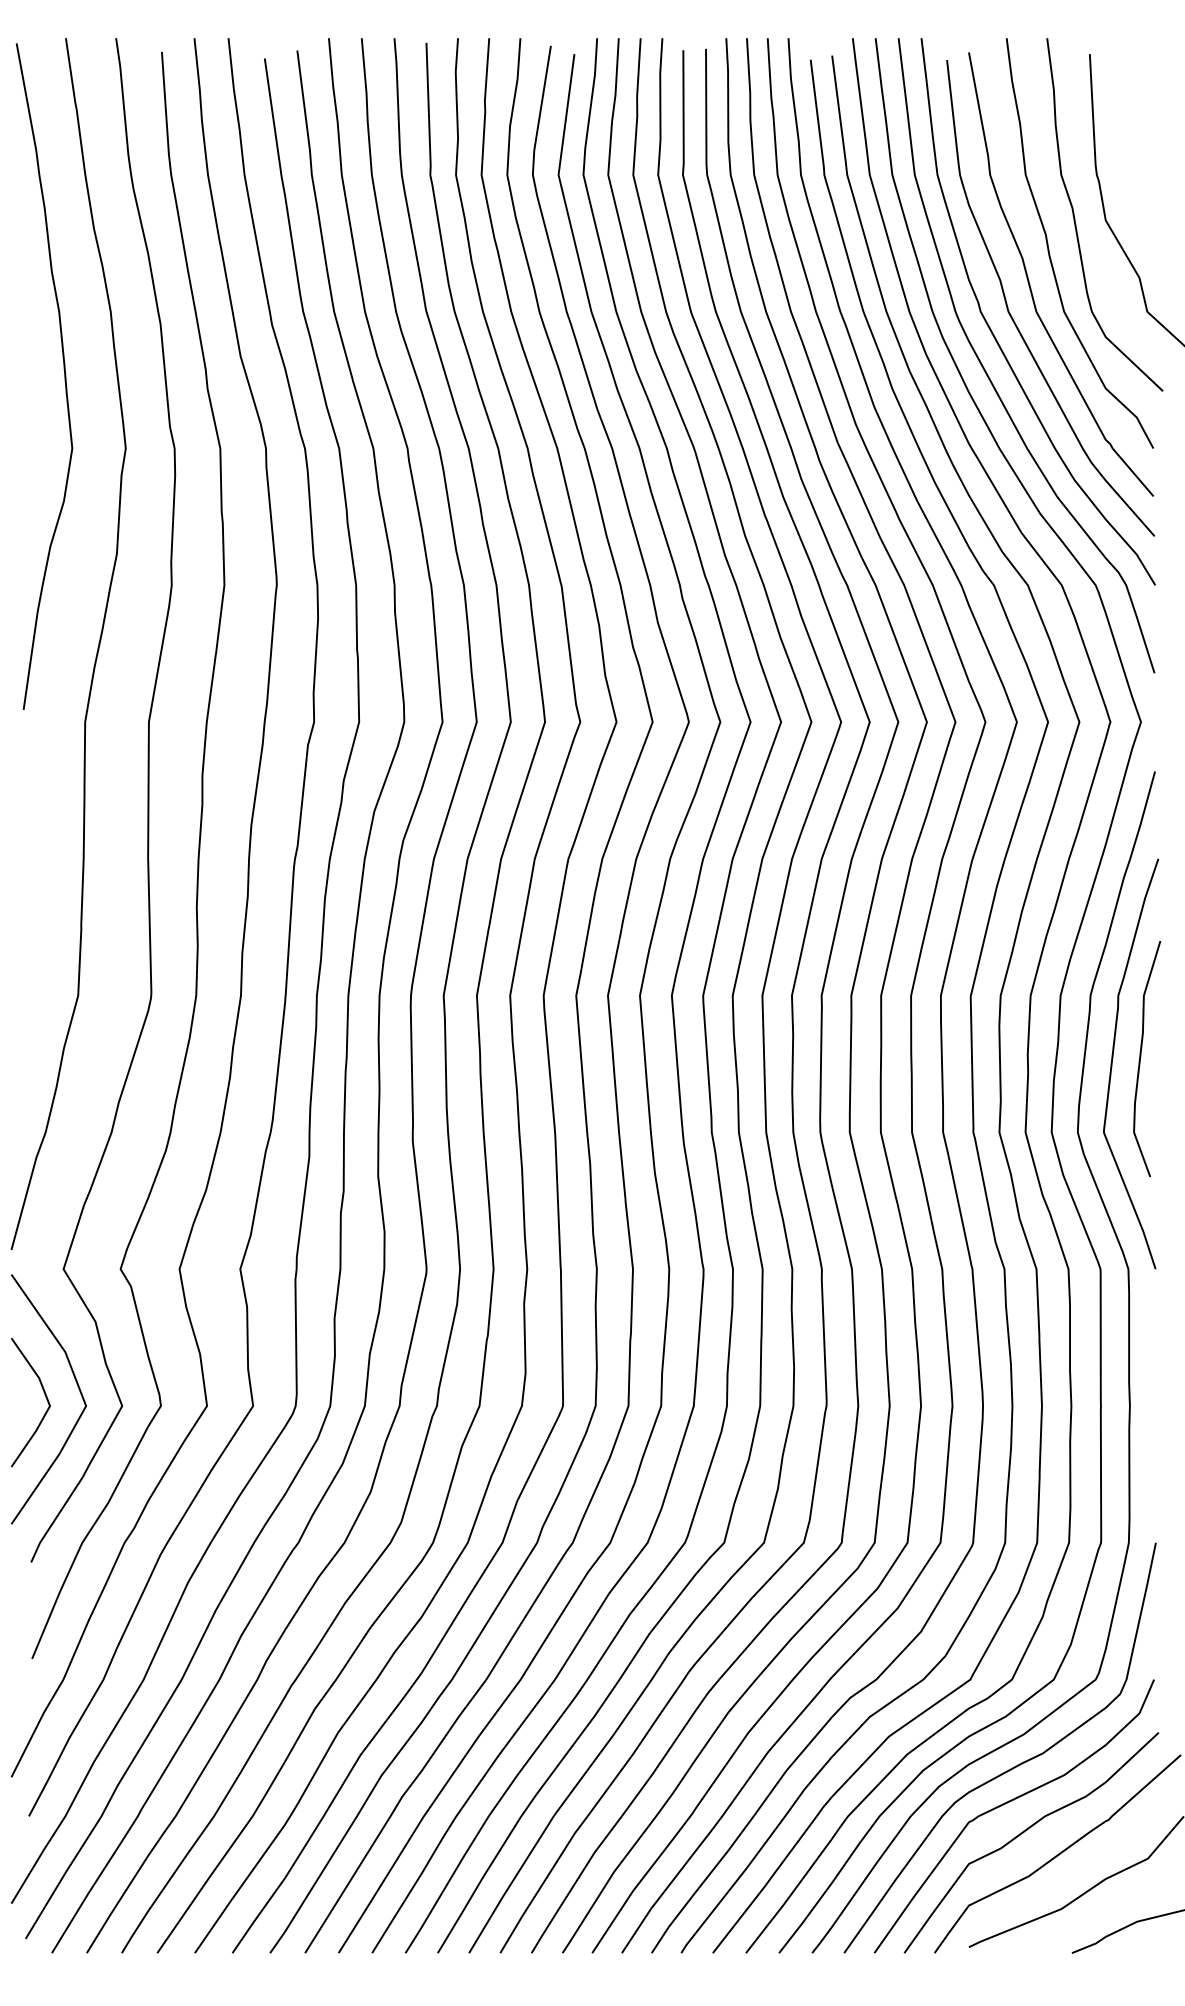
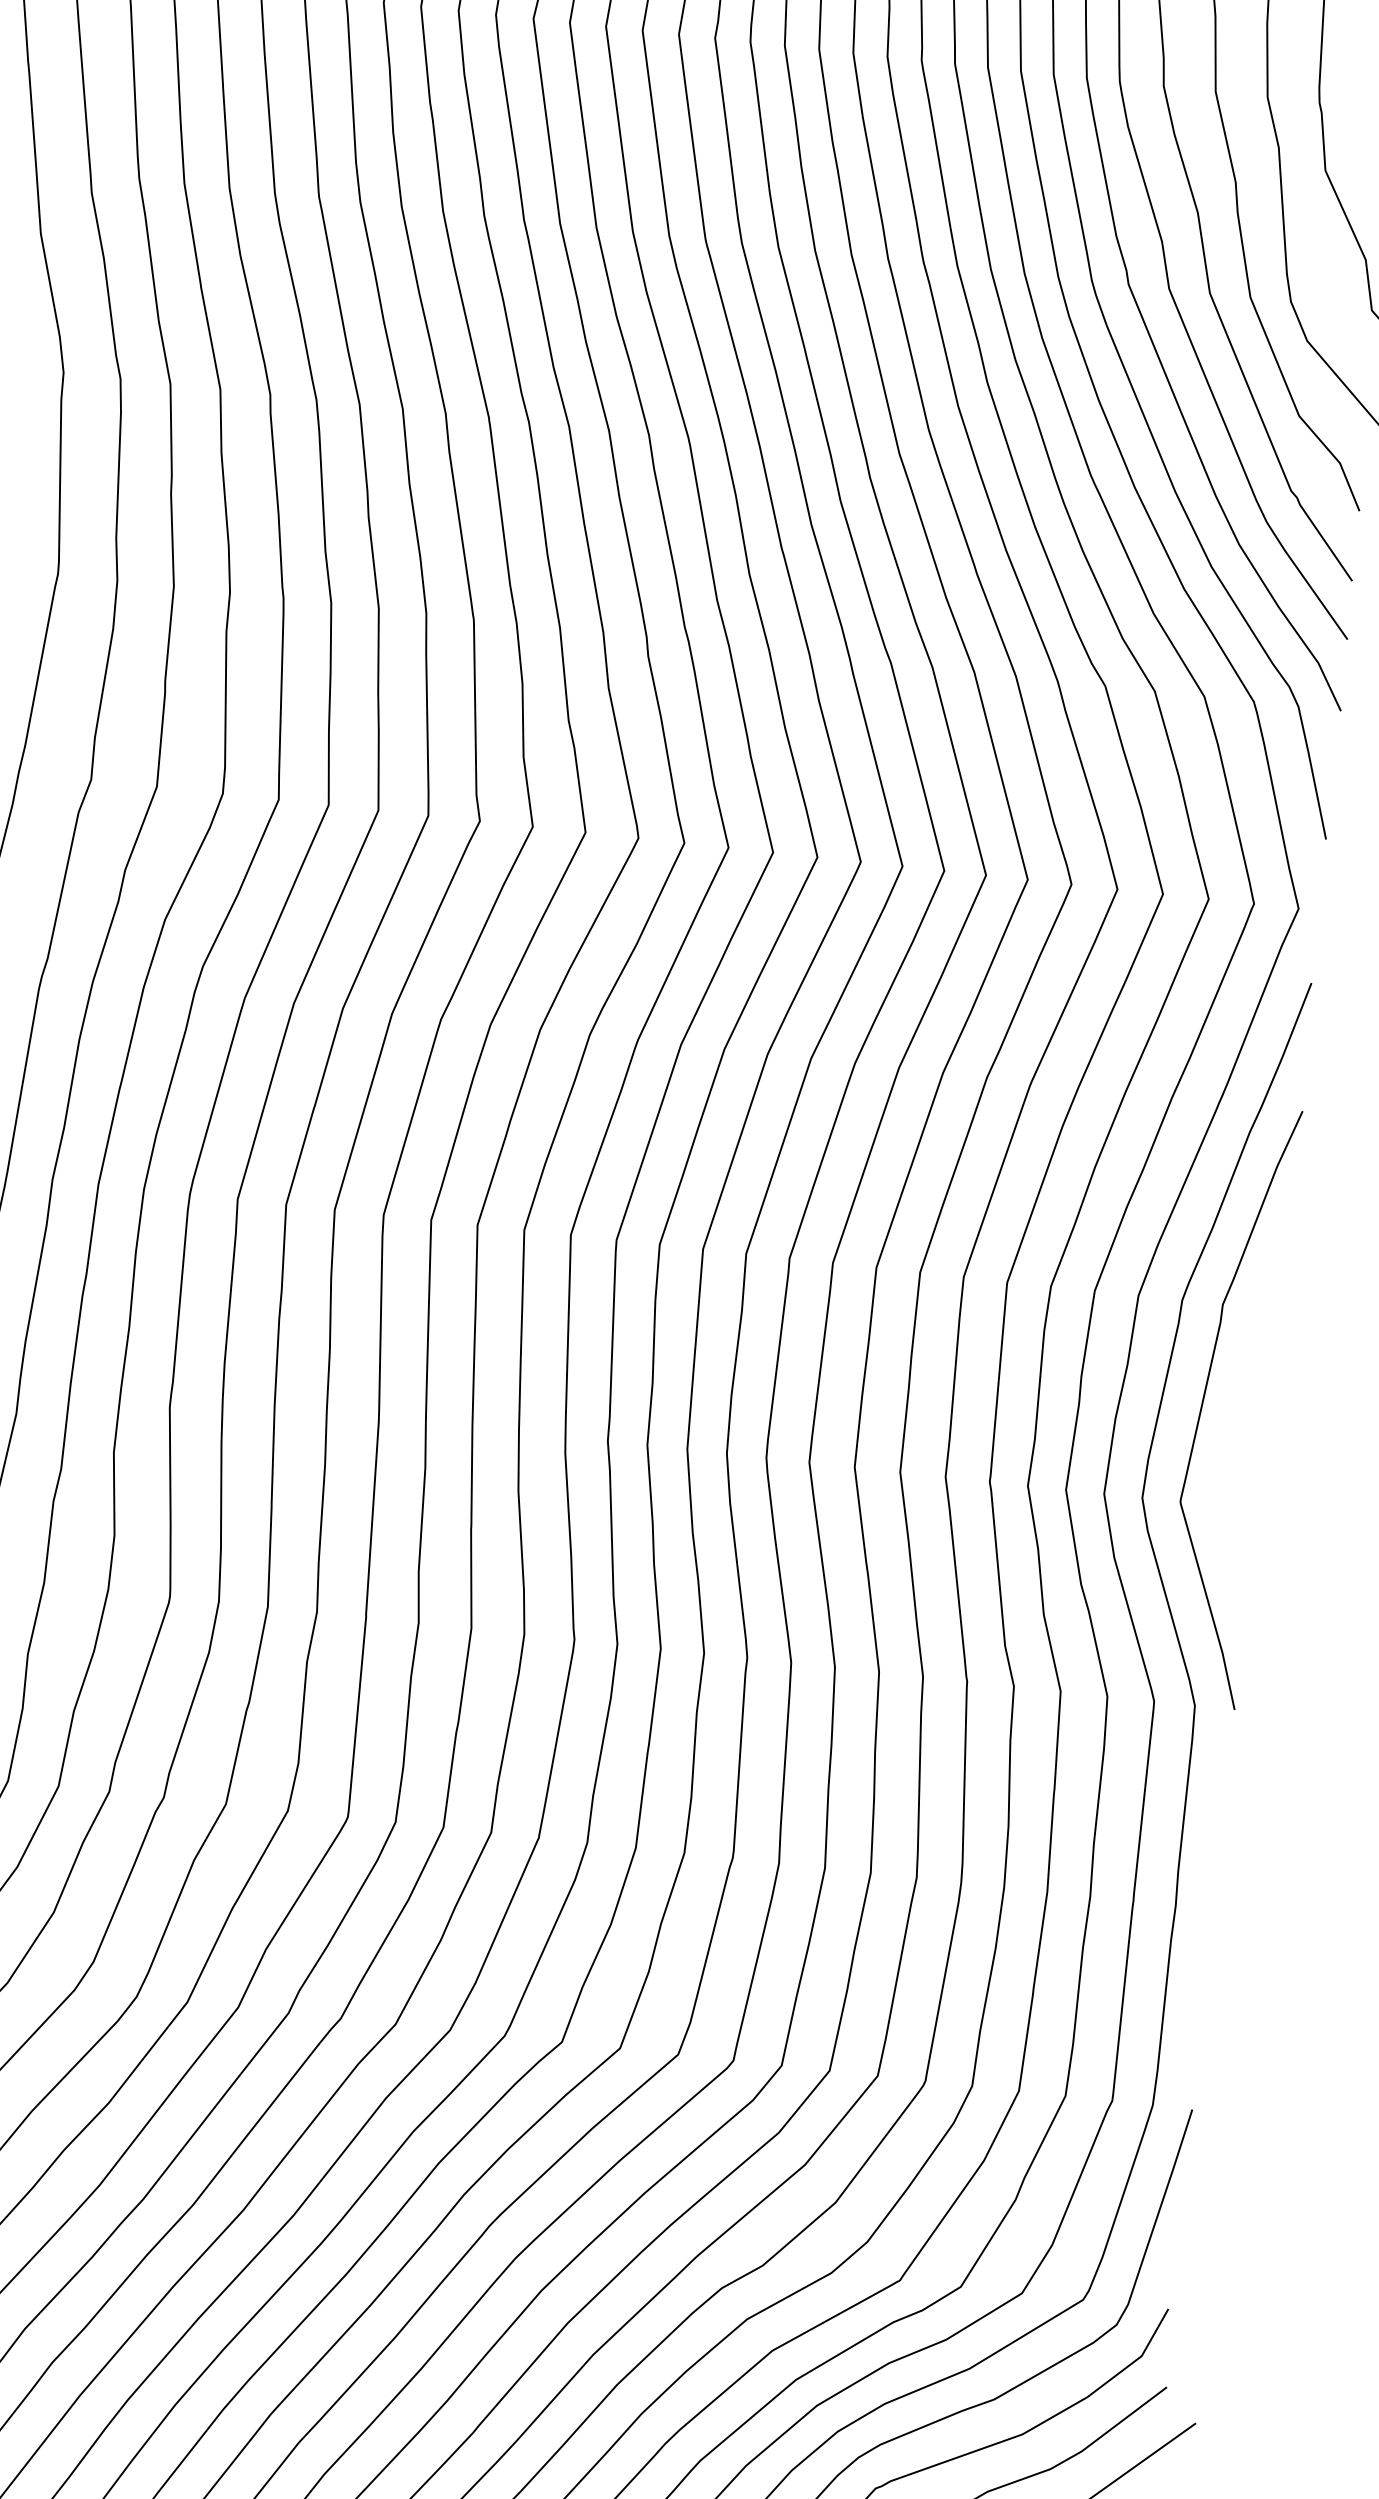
curve: (1141, 1057) -> (1247, 1398), removed

